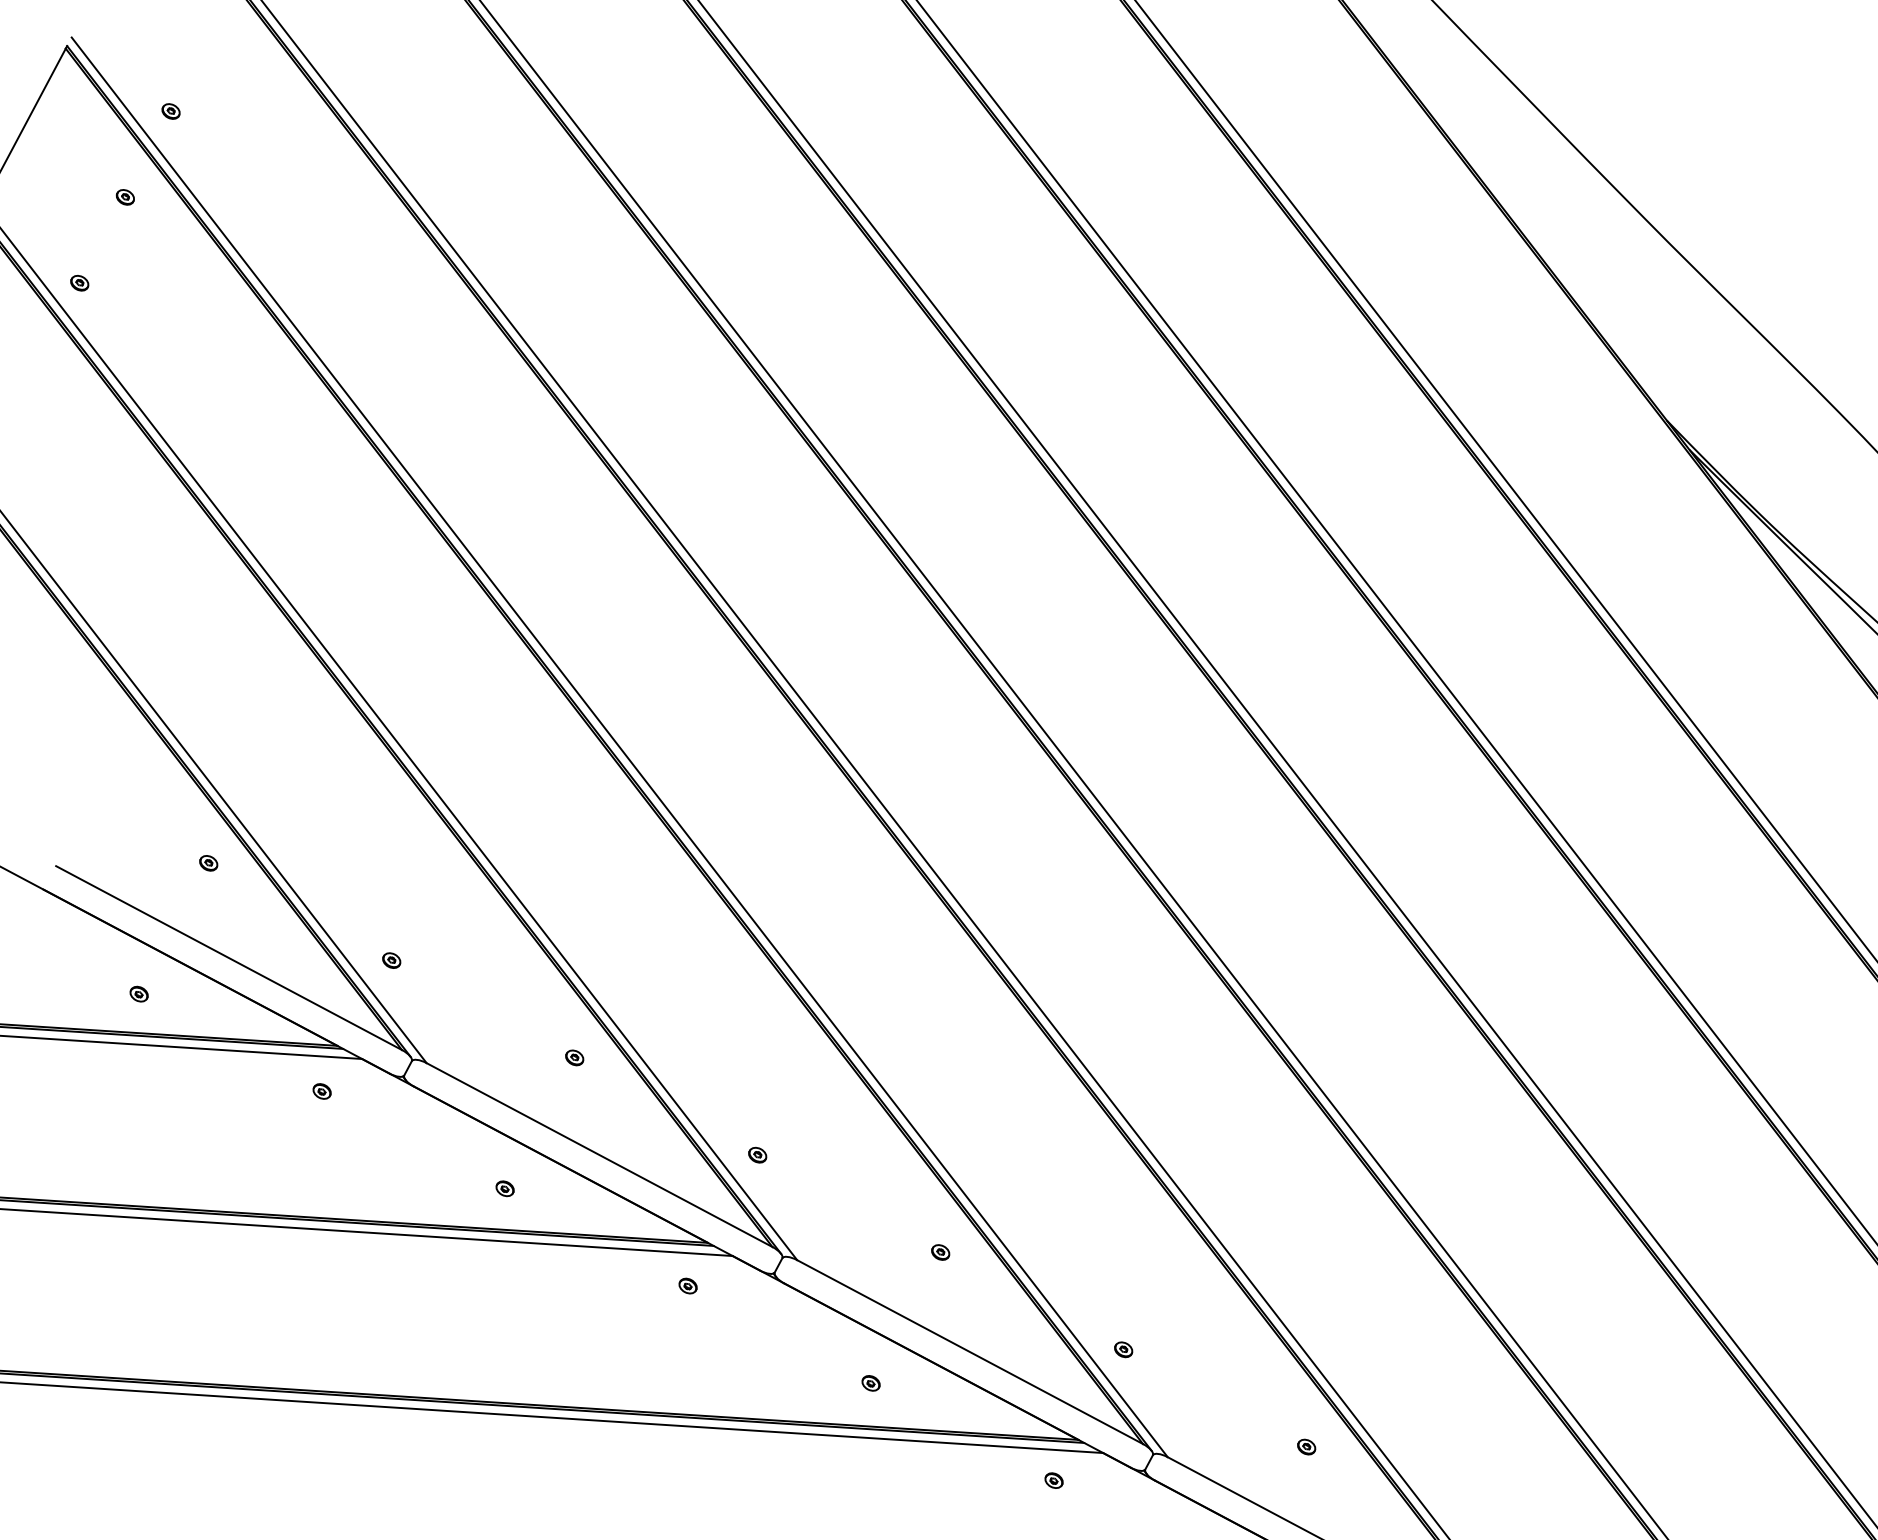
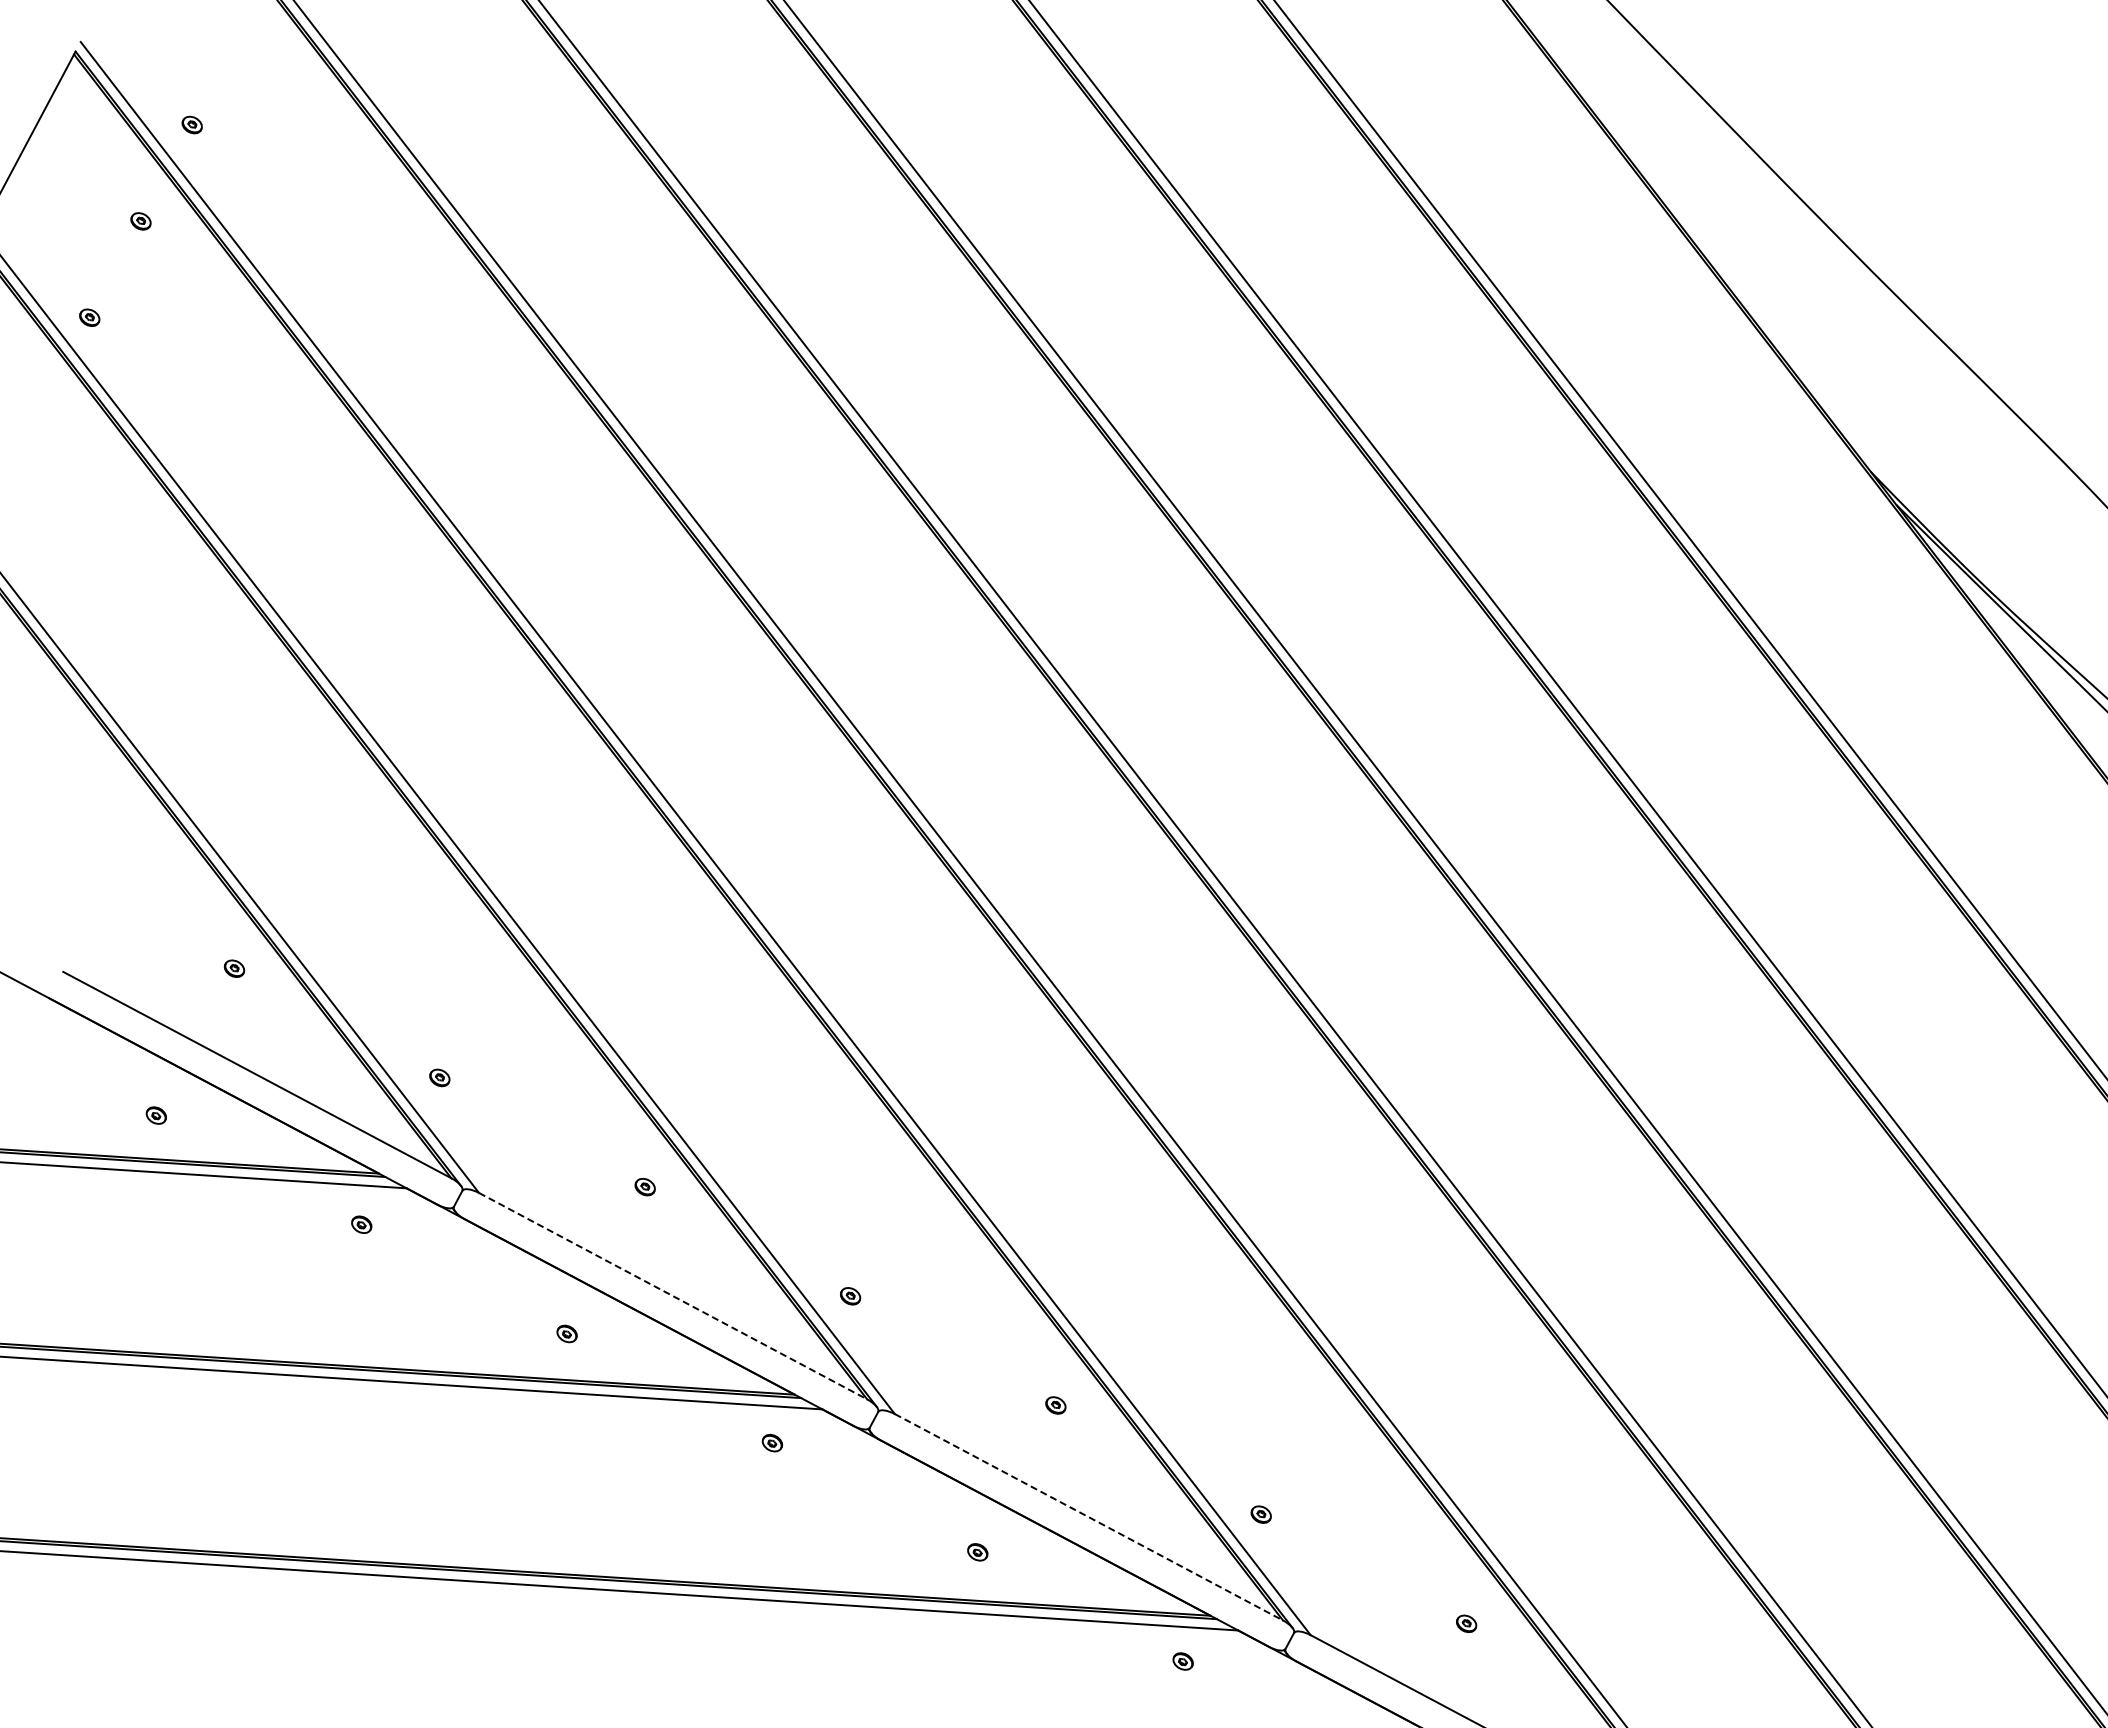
line: (599, 1155) -> (673, 1296), solid -> dashed
line: (969, 1352) -> (1088, 1517), solid -> dashed

